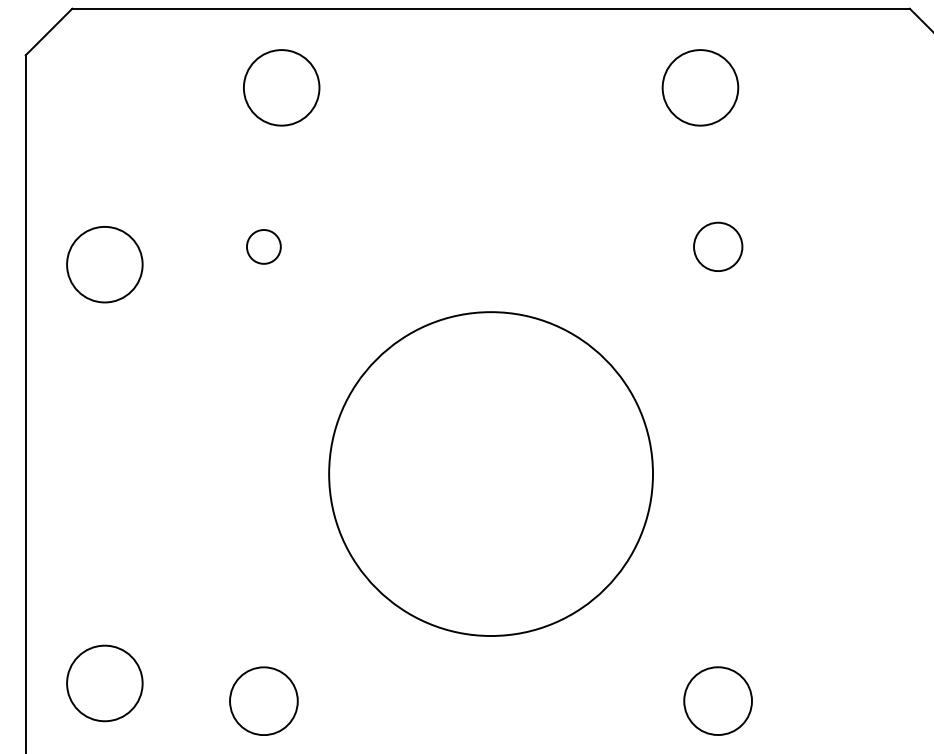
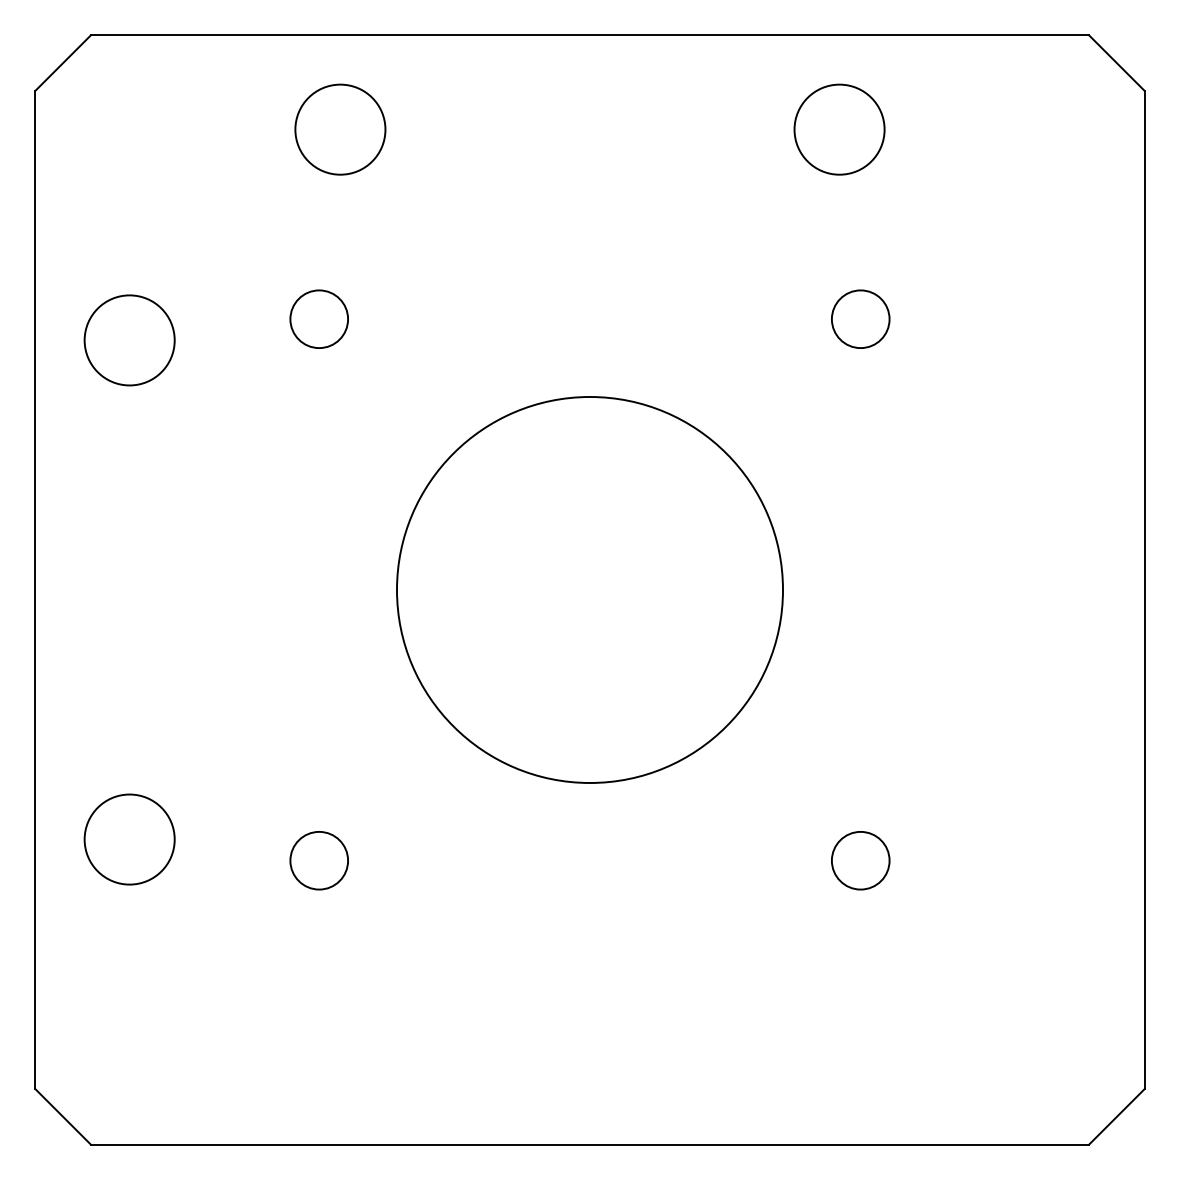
circle: (264, 247) -> (319, 319), size x1.43
circle: (264, 701) -> (319, 860), size x0.71
circle: (718, 701) -> (860, 860), size x0.71

